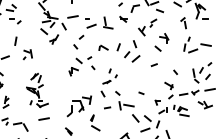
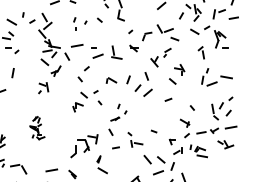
part: (27, 54) -> (43, 88), moved
part: (37, 89) -> (37, 127), size x0.6
part: (124, 100) -> (135, 139), size x0.7
line: (43, 119) -> (51, 170), moved

